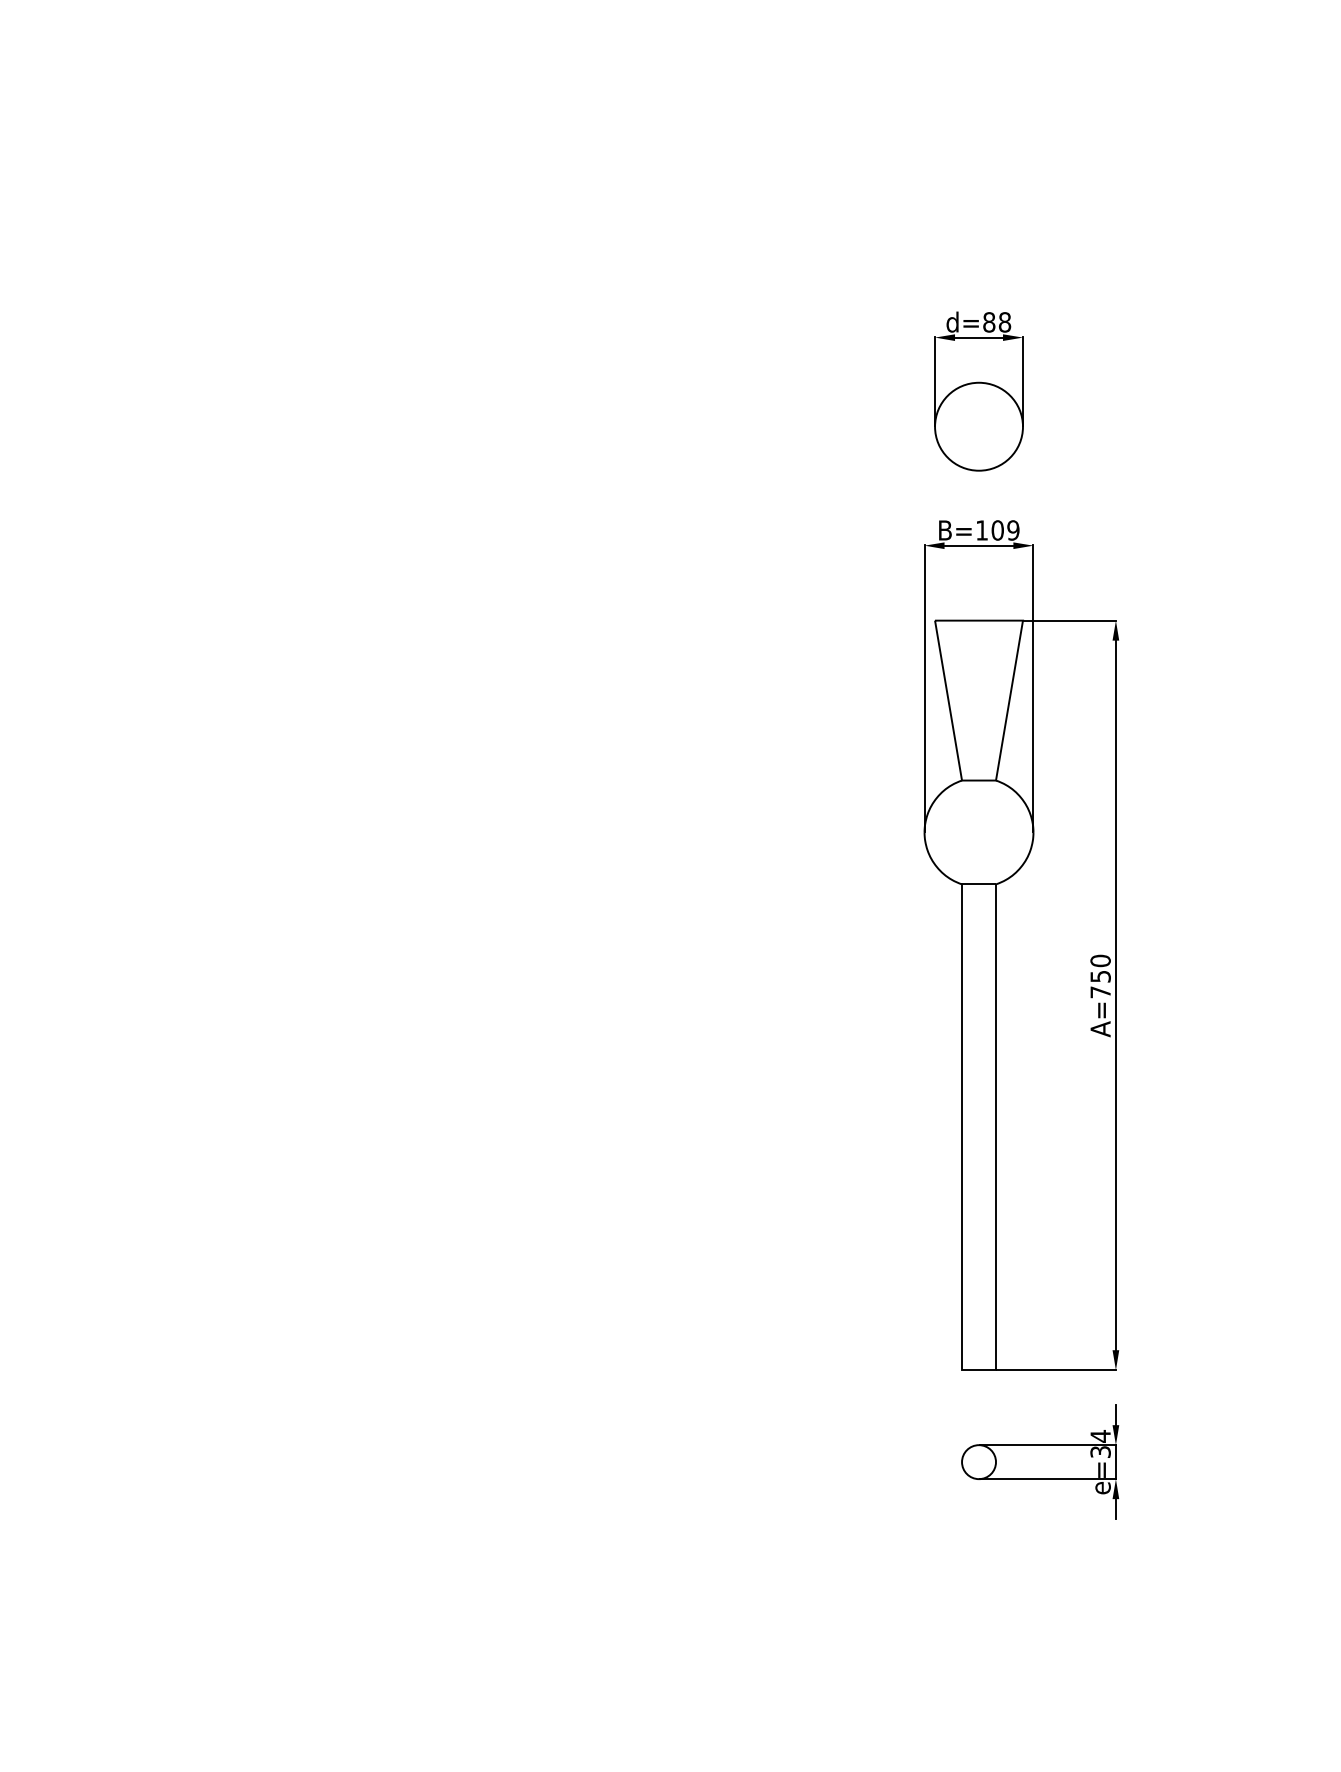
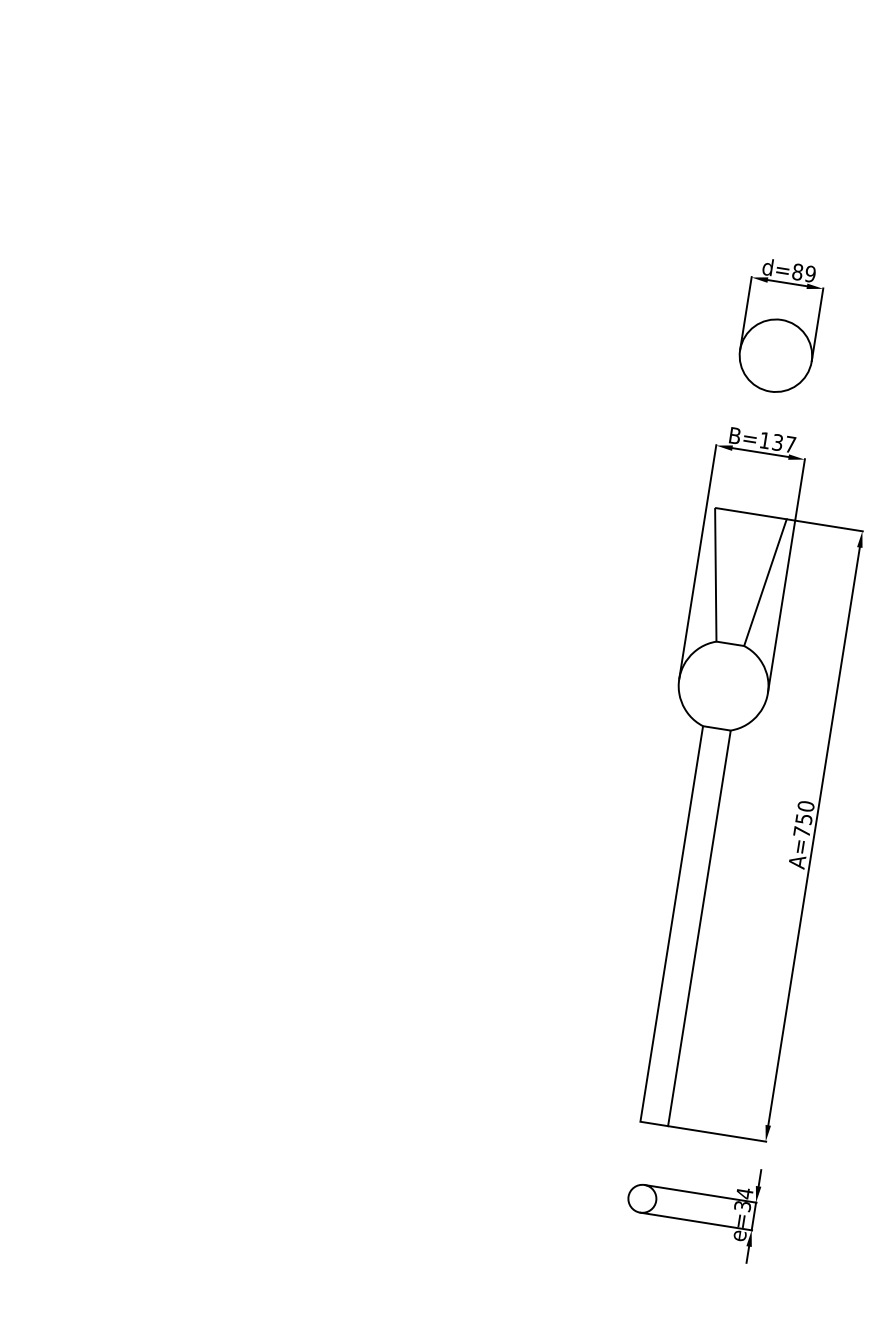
text: (1004, 322) -> (810, 274), d=88 -> d=89
text: (1005, 530) -> (784, 443), B=109 -> B=137

